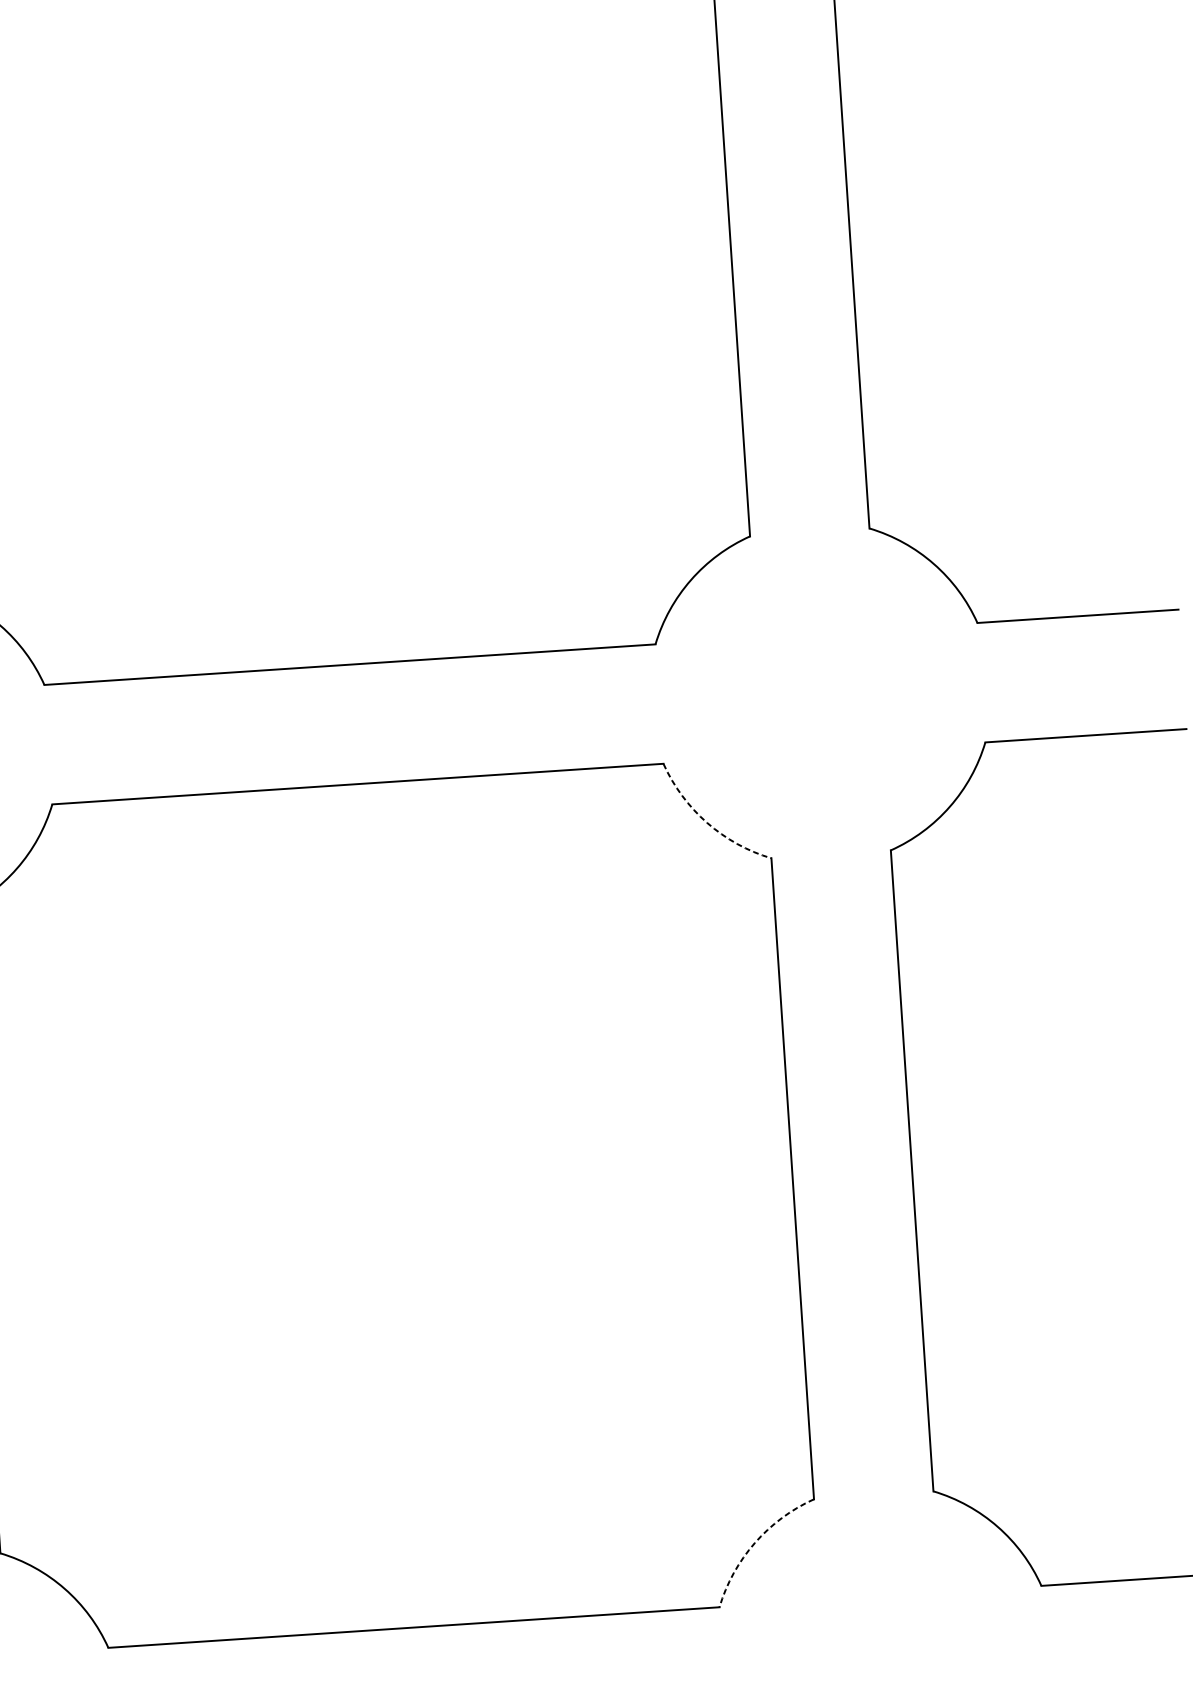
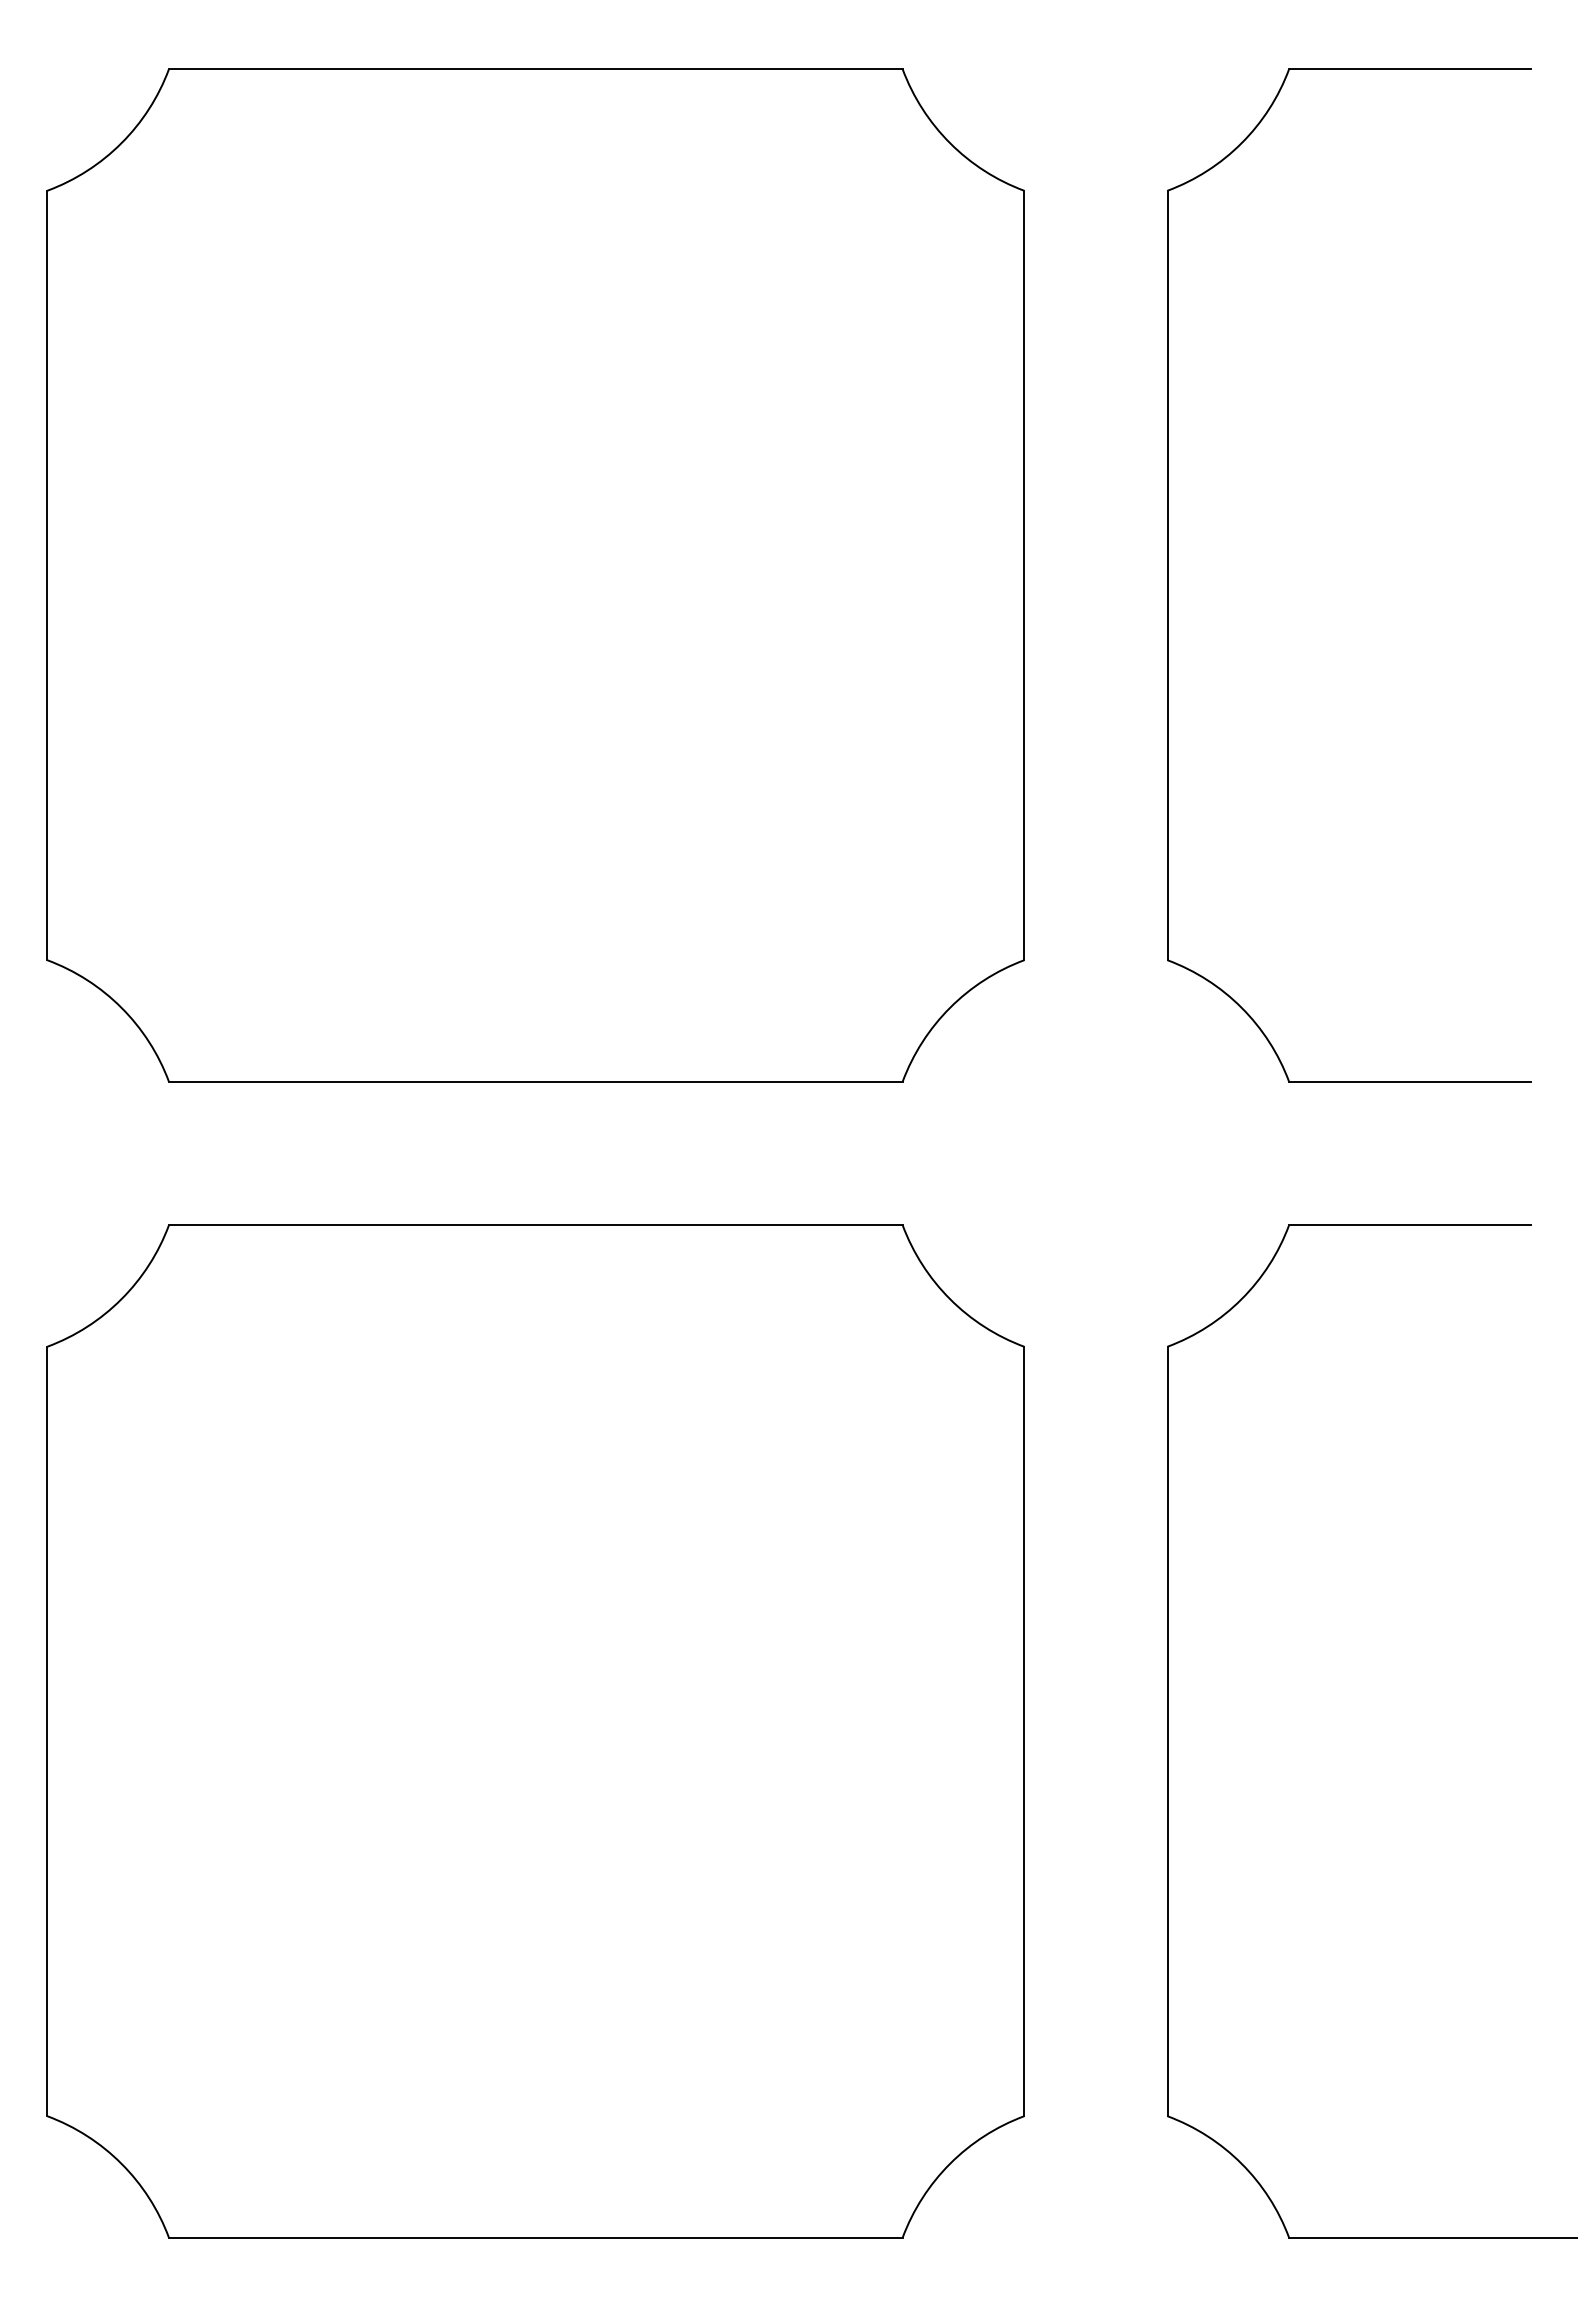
arc: (707, 823) -> (950, 1299), dashed -> solid
arc: (755, 1542) -> (950, 2163), dashed -> solid

